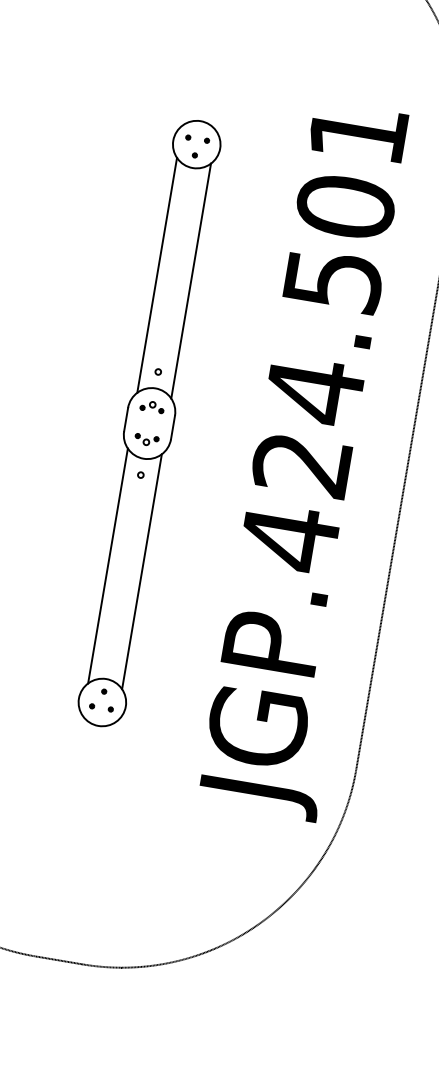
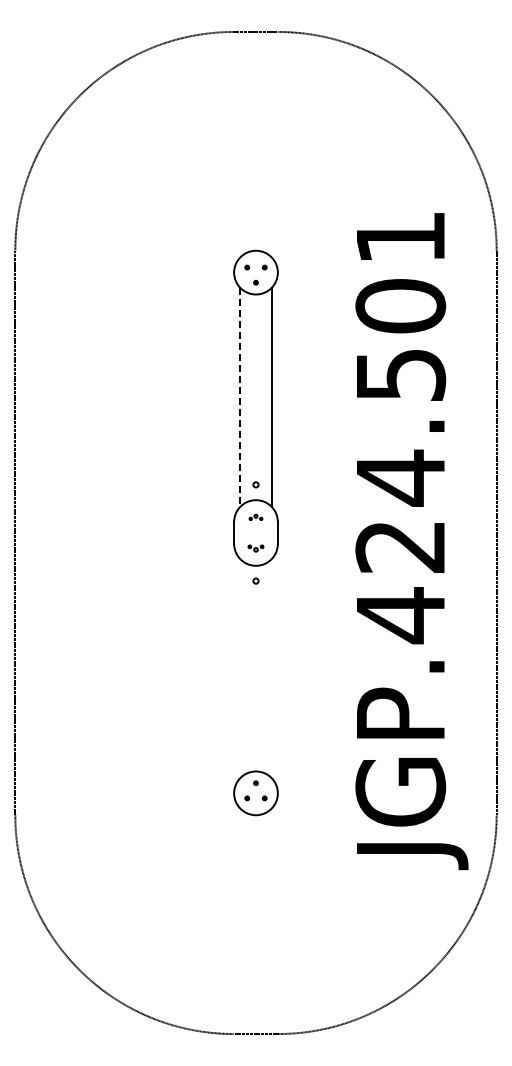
line: (157, 275) -> (240, 397), solid -> dashed
part: (151, 406) -> (255, 517), size x0.6
part: (146, 440) -> (255, 548), size x0.7
line: (108, 565) -> (240, 668), removed
line: (141, 571) -> (271, 668), removed

